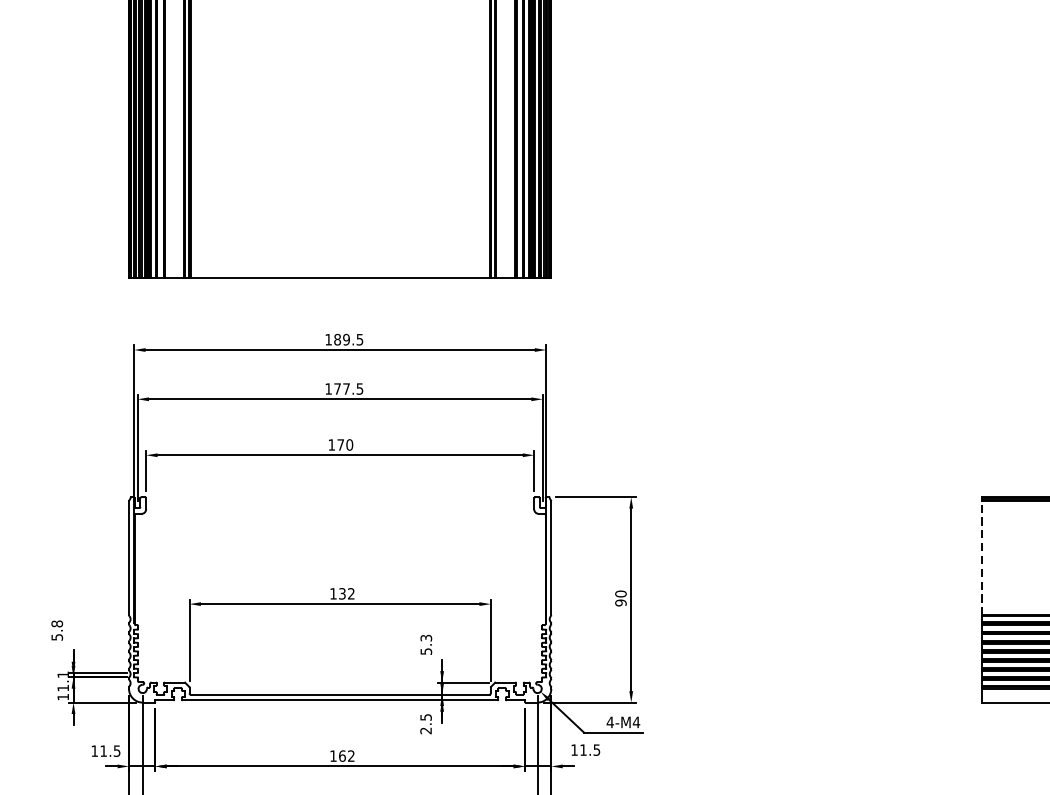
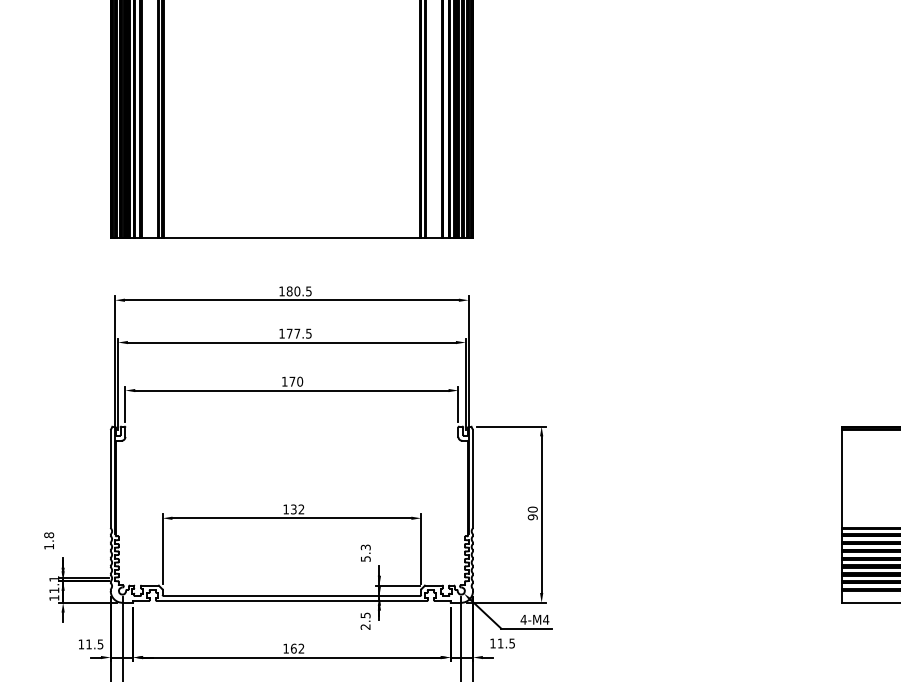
text: (346, 339) -> (297, 291), 189.5 -> 180.5
line: (981, 557) -> (842, 478), dashed -> solid
text: (57, 637) -> (49, 546), 5.8 -> 1.8

